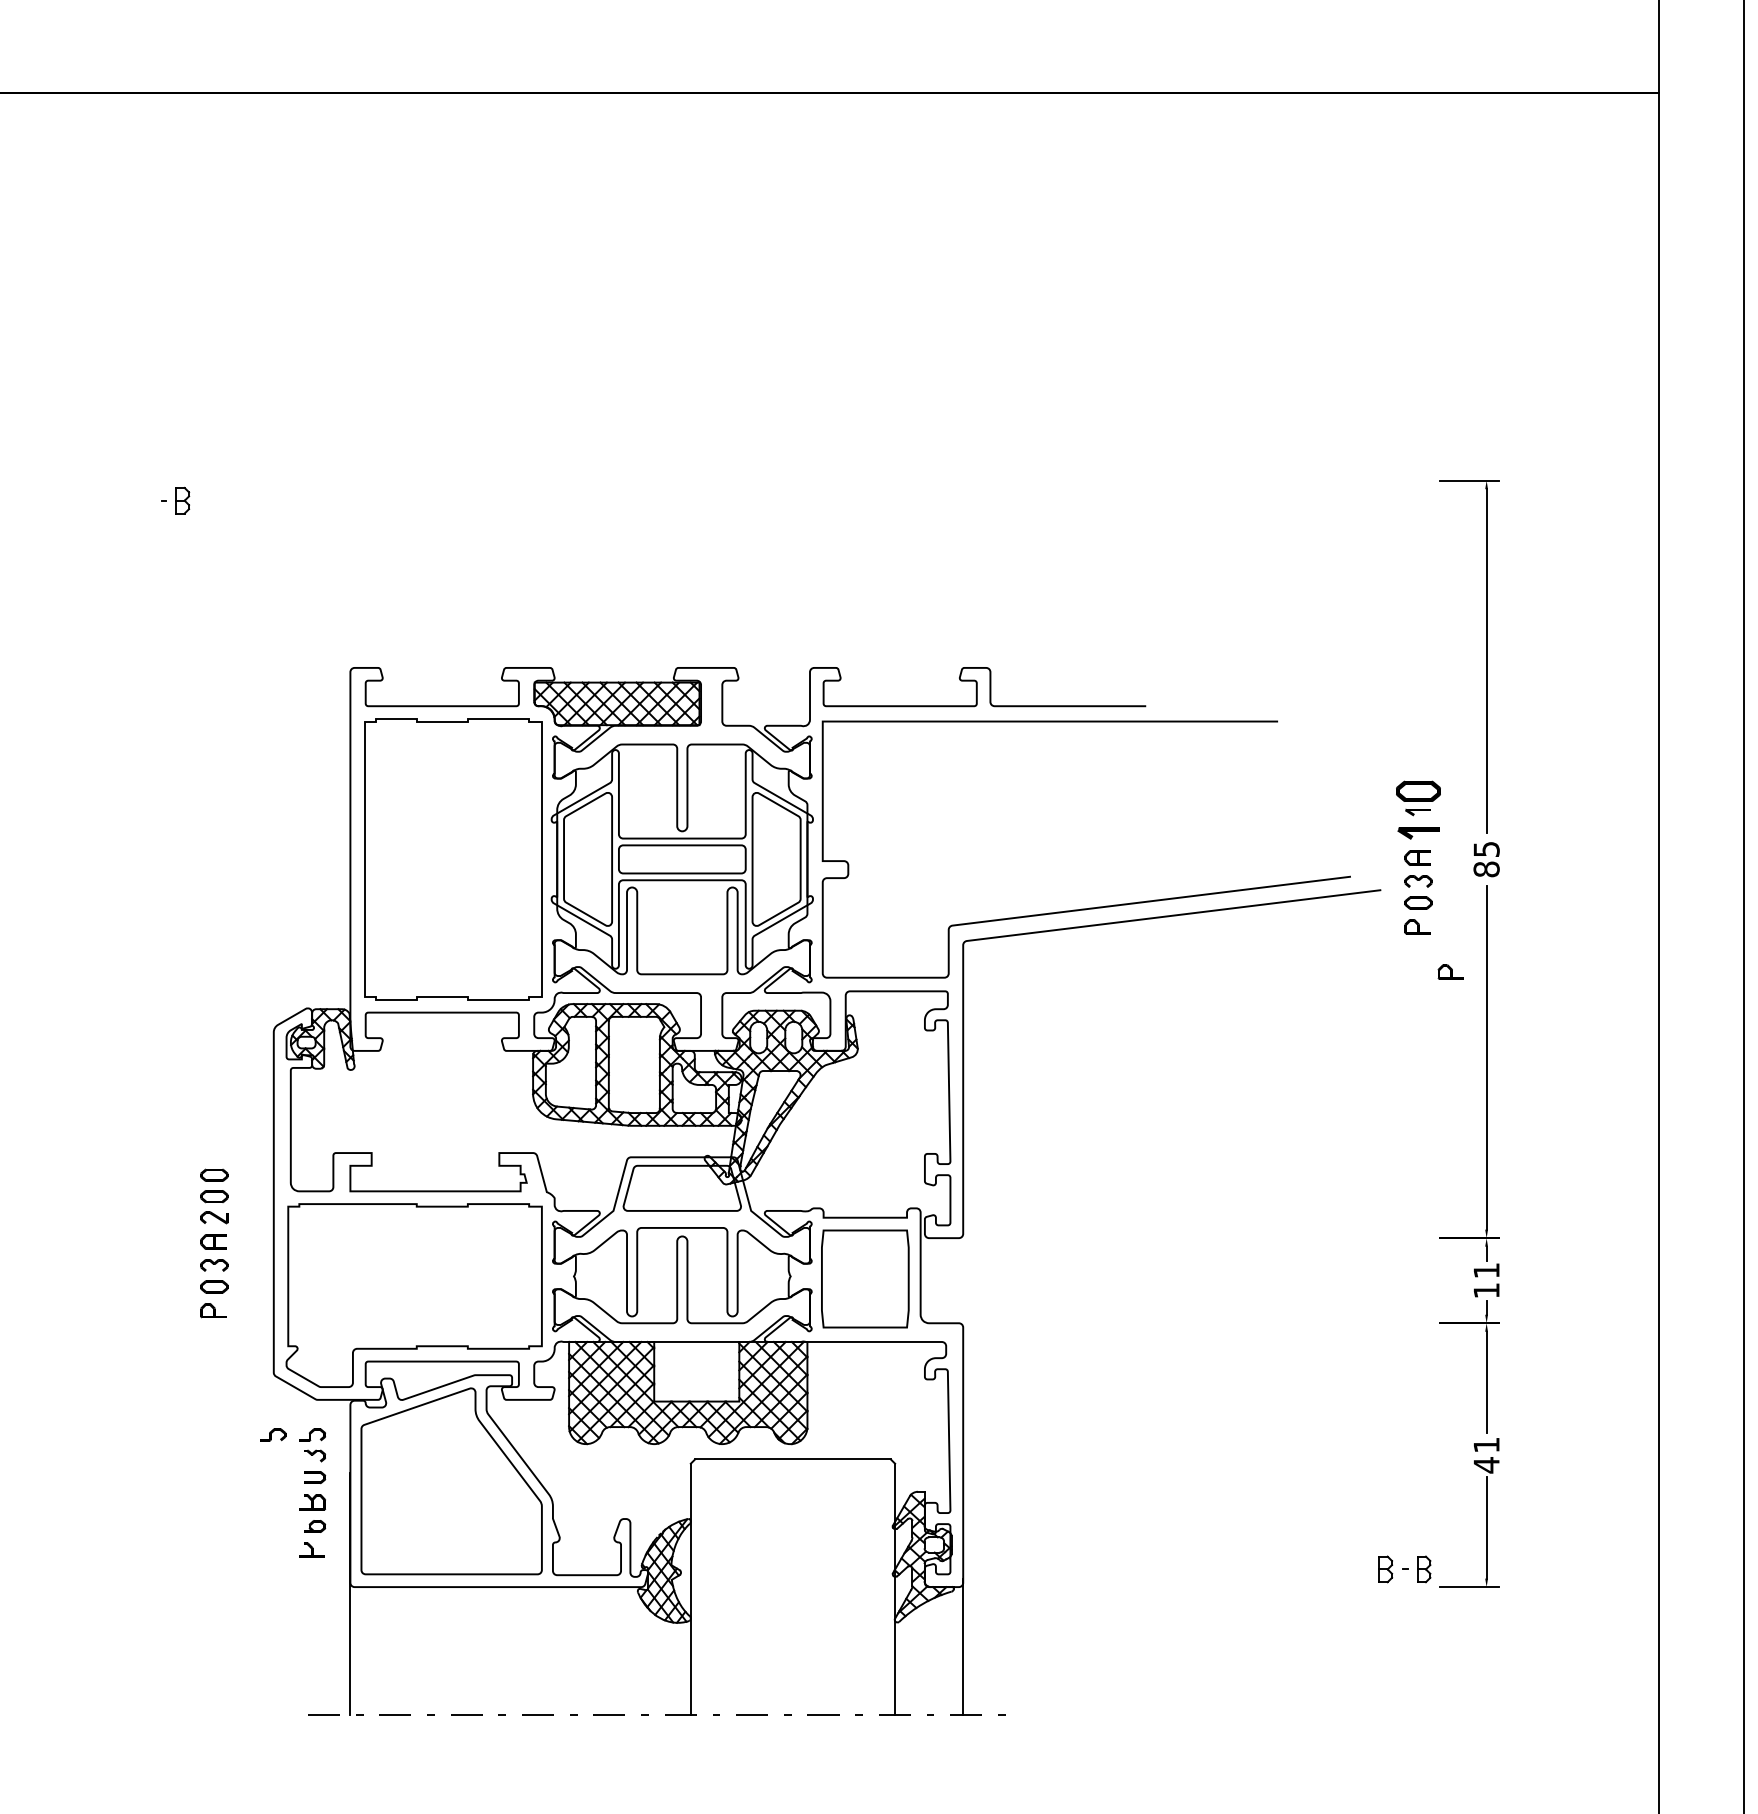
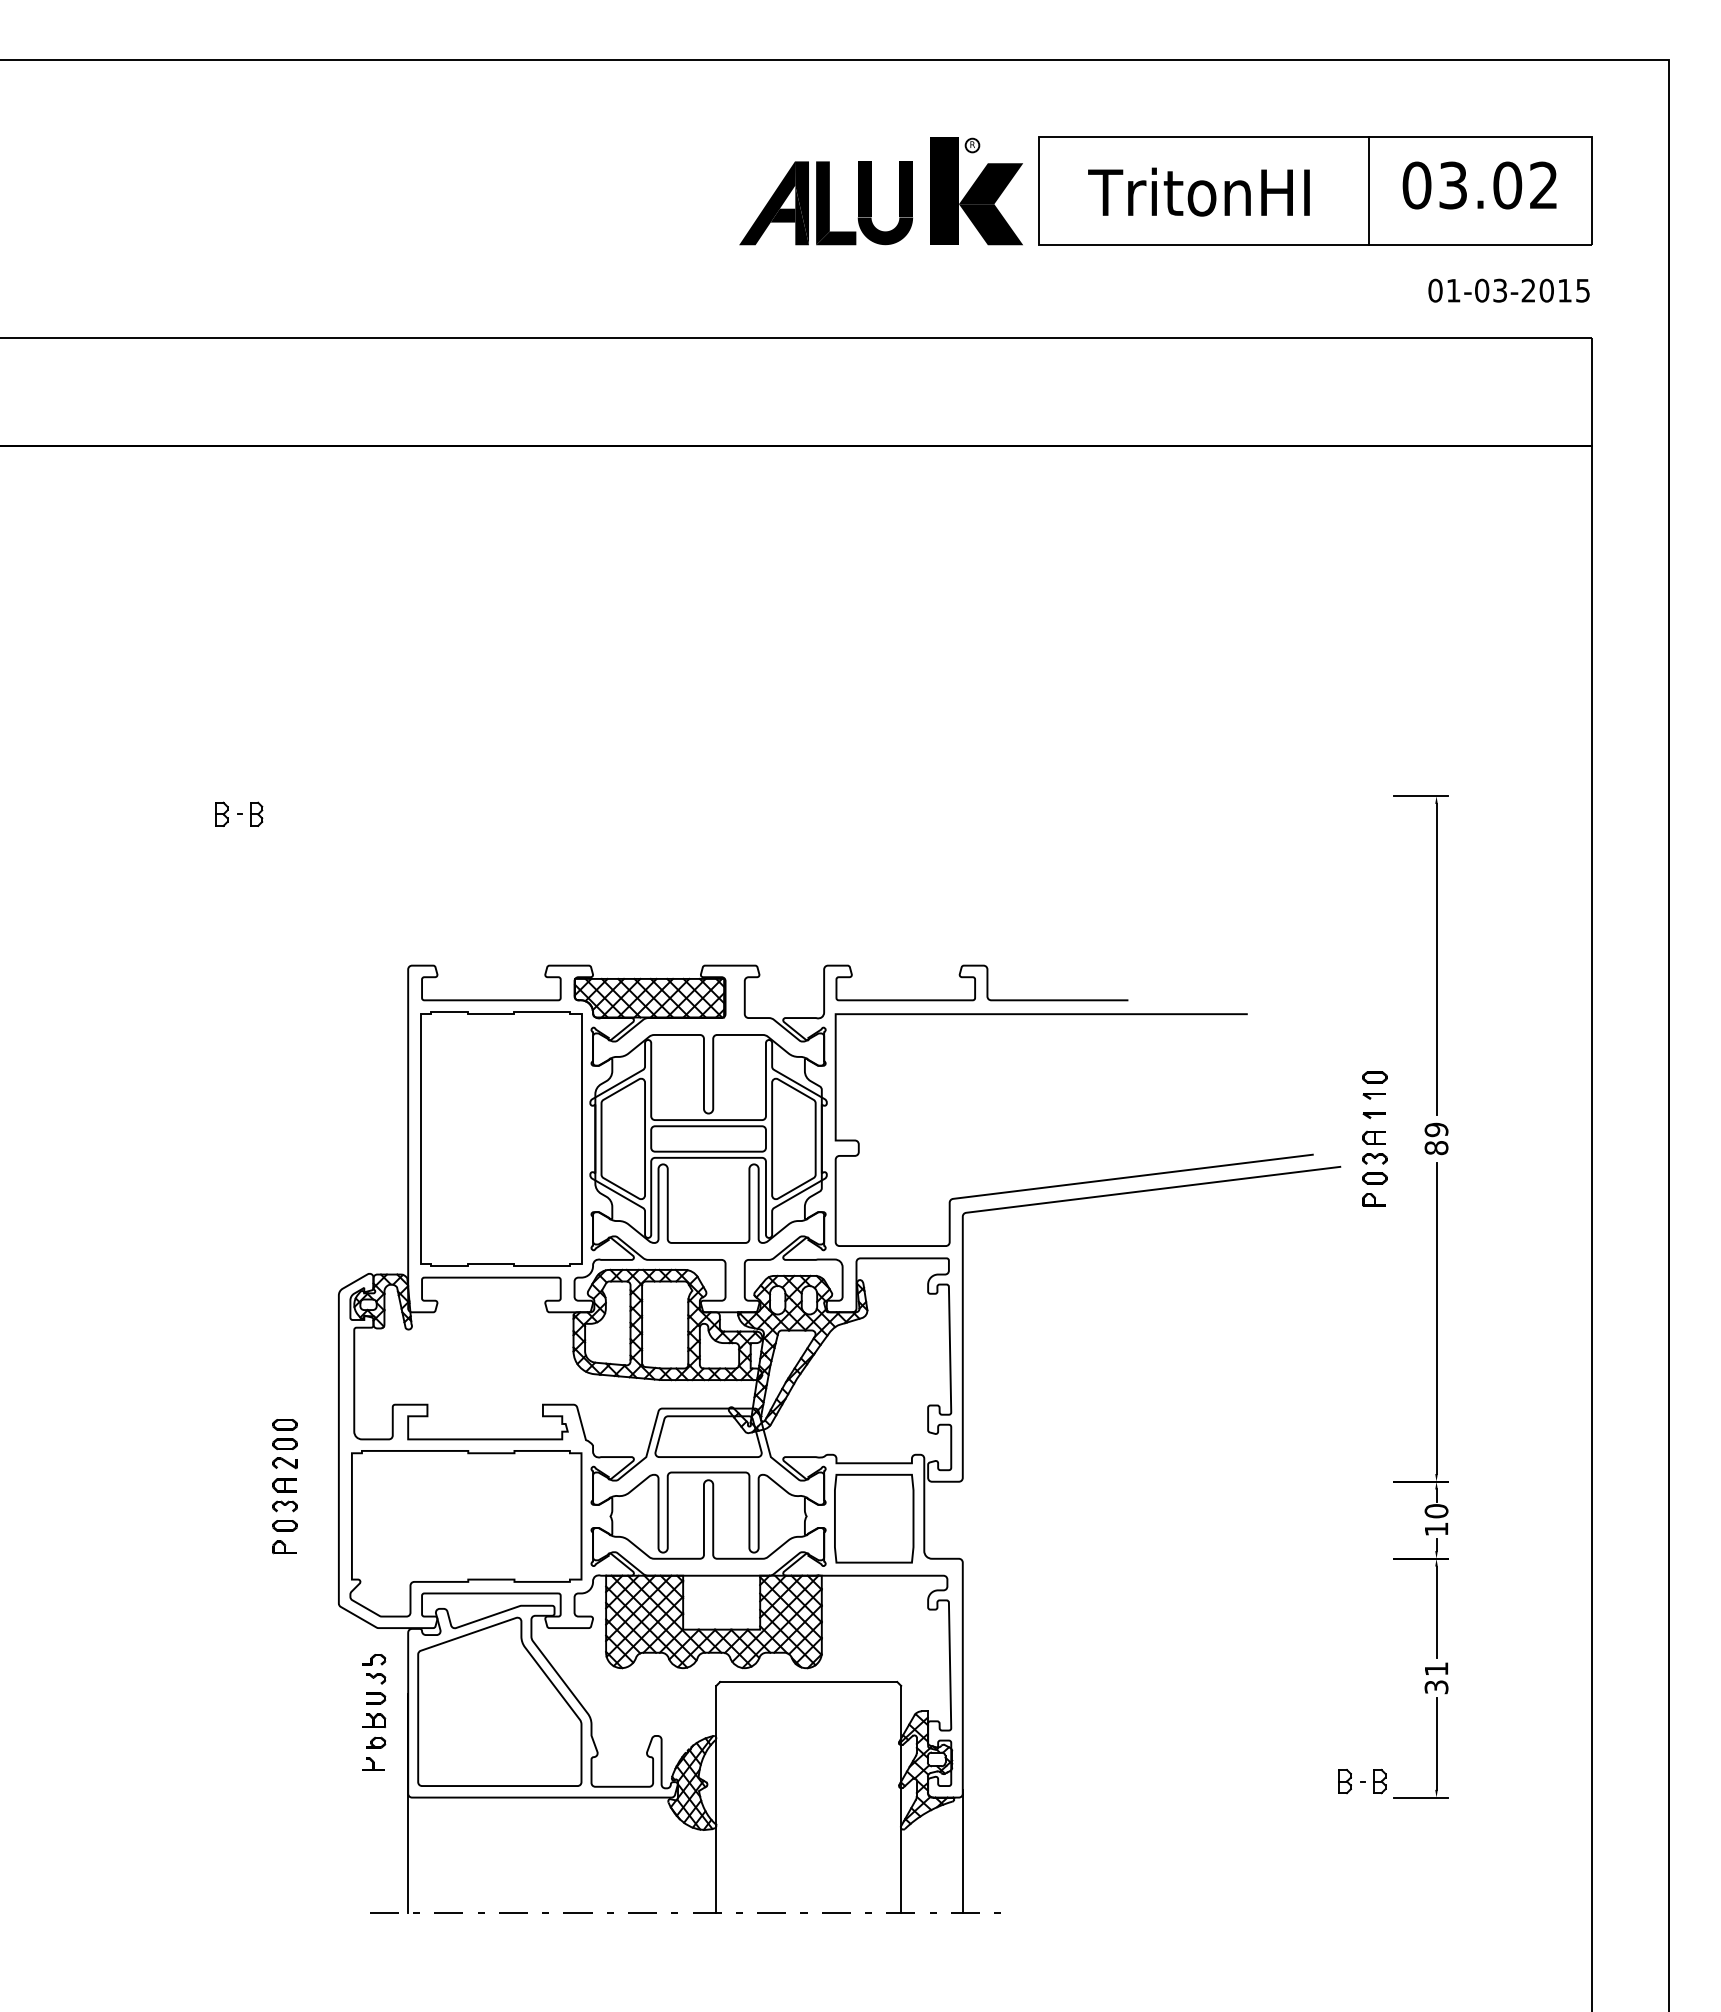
part: (144, 499) -> (221, 813), added
part: (1418, 791) -> (1374, 1077), size x0.62
part: (1416, 833) -> (1373, 1115), size x0.62
text: (1486, 848) -> (1436, 1129), 85 -> 89
part: (1450, 971) -> (1403, 1240), removed
text: (1486, 1271) -> (1436, 1511), 11 -> 10
part: (273, 1434) -> (338, 1659), removed
text: (1486, 1464) -> (1436, 1686), 41 -> 31

